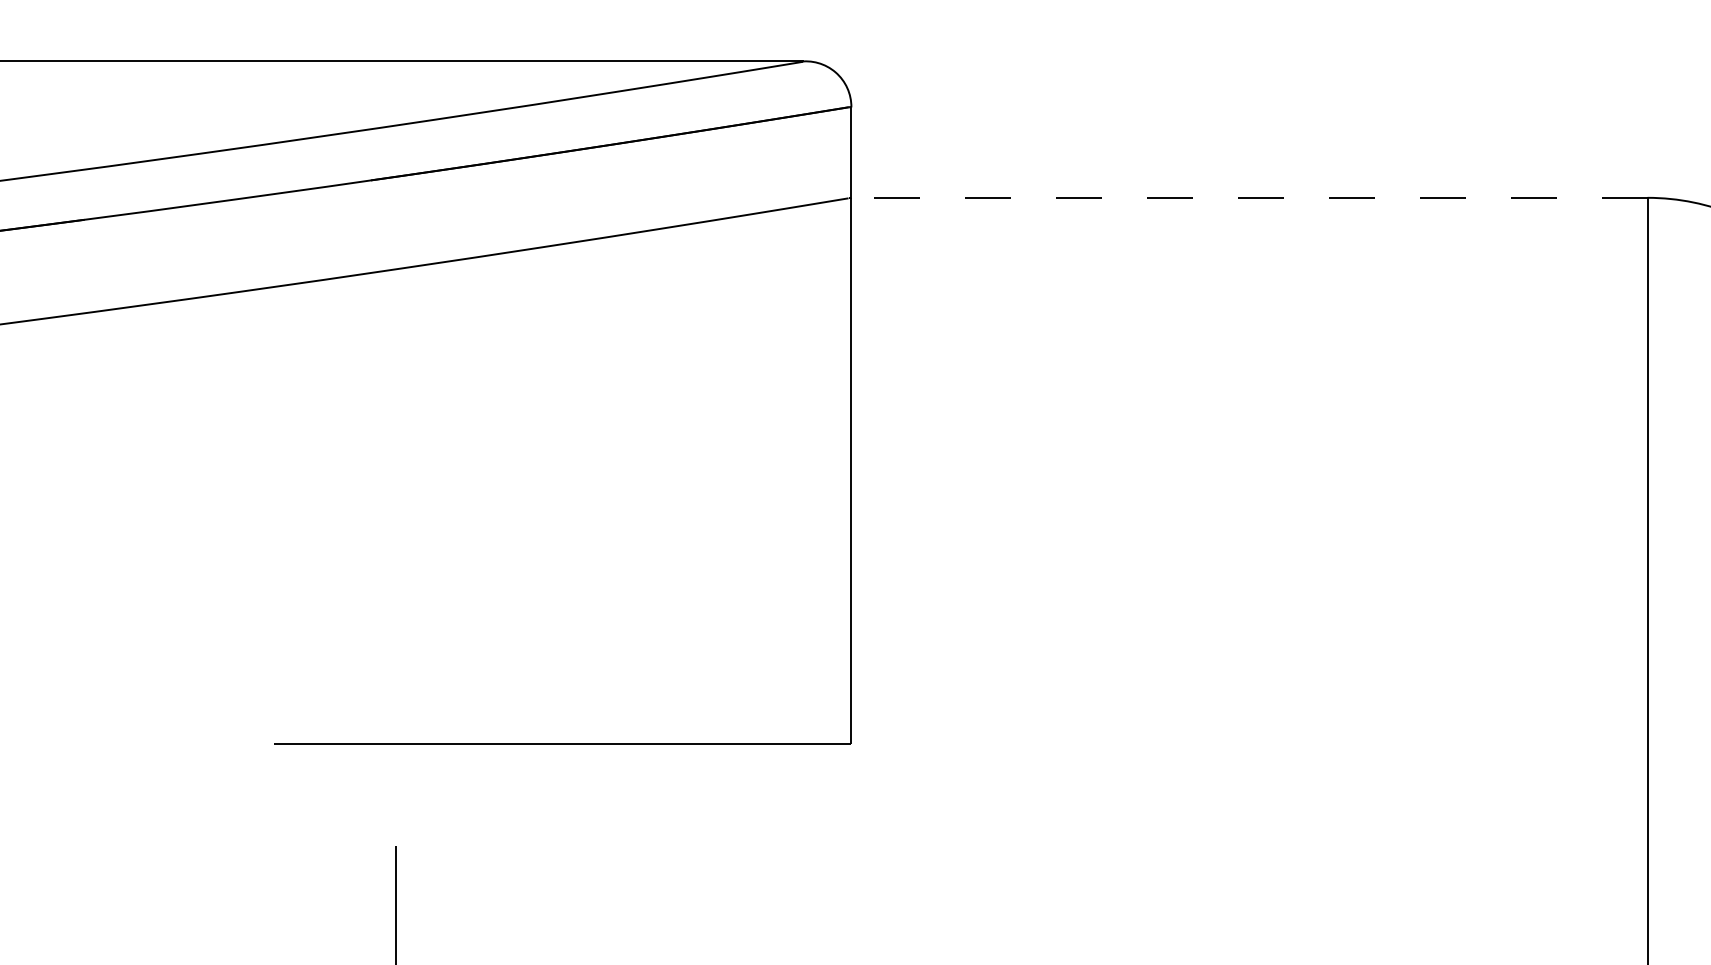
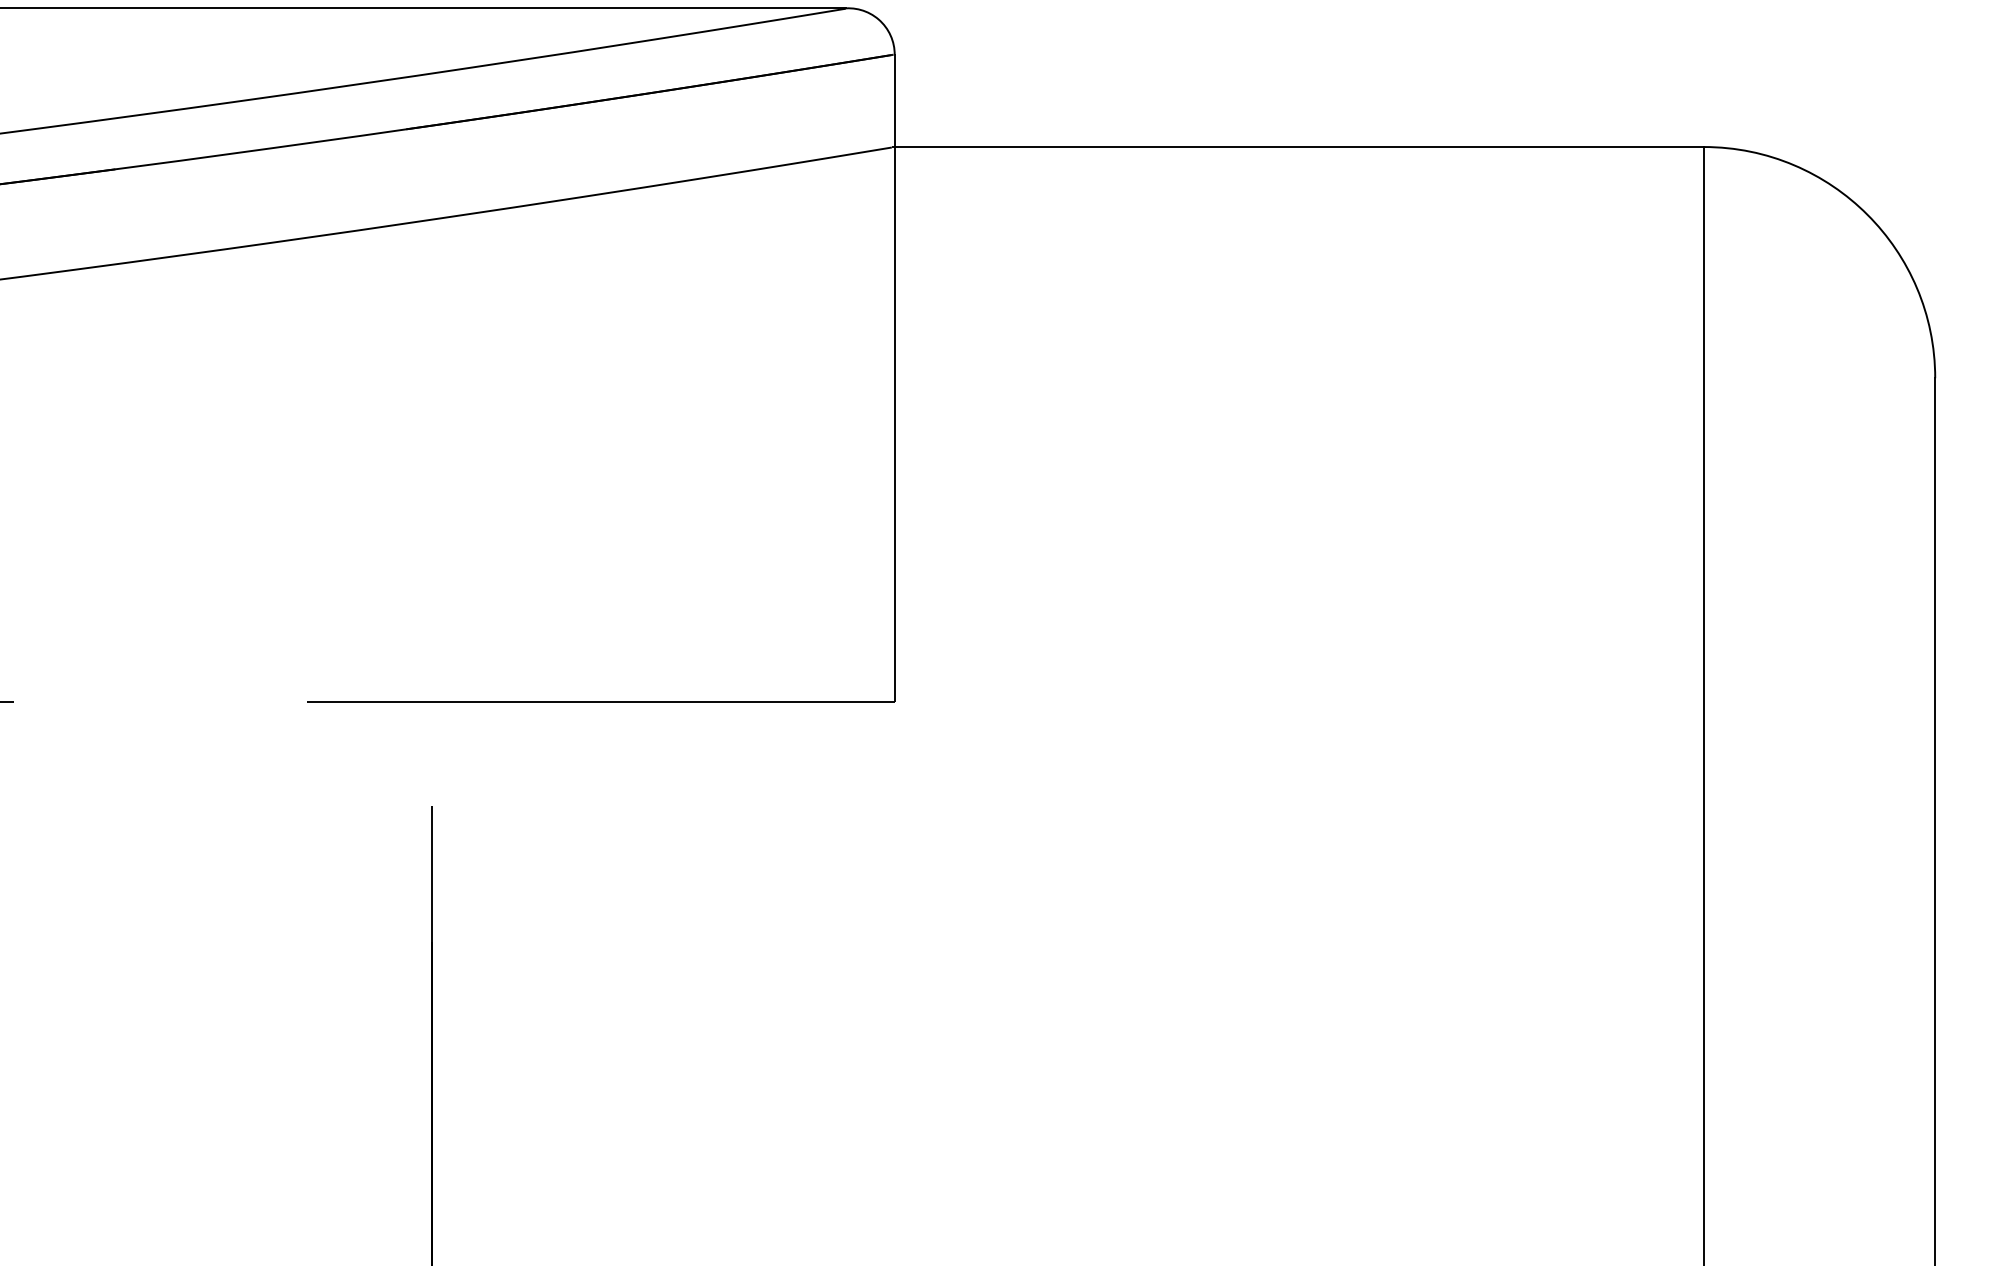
line: (1249, 198) -> (1299, 147), dashed -> solid

